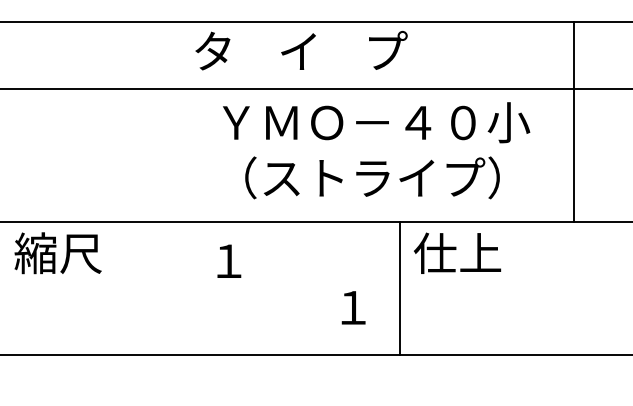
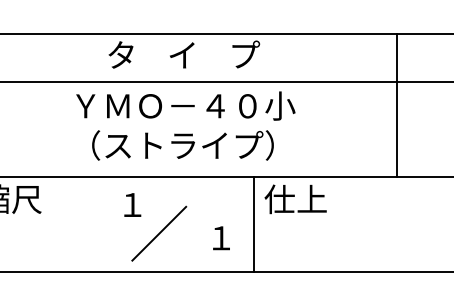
line: (573, 121) -> (396, 105), moved
text: (376, 149) -> (185, 125), moved
line: (266, 301) -> (159, 233), added

